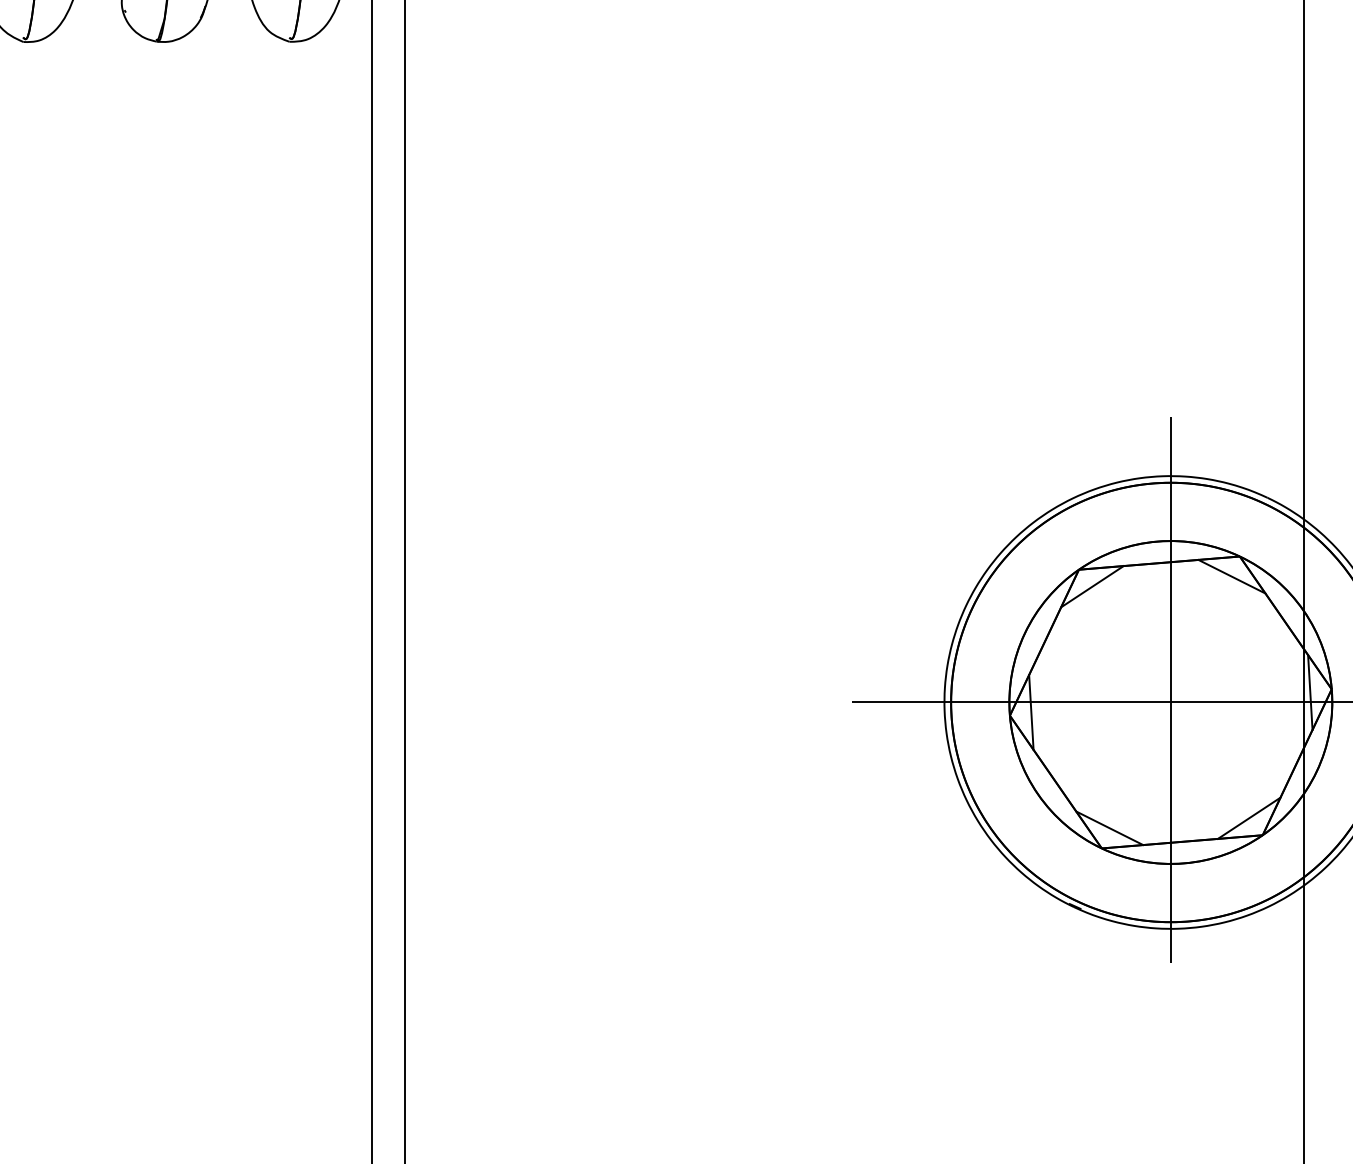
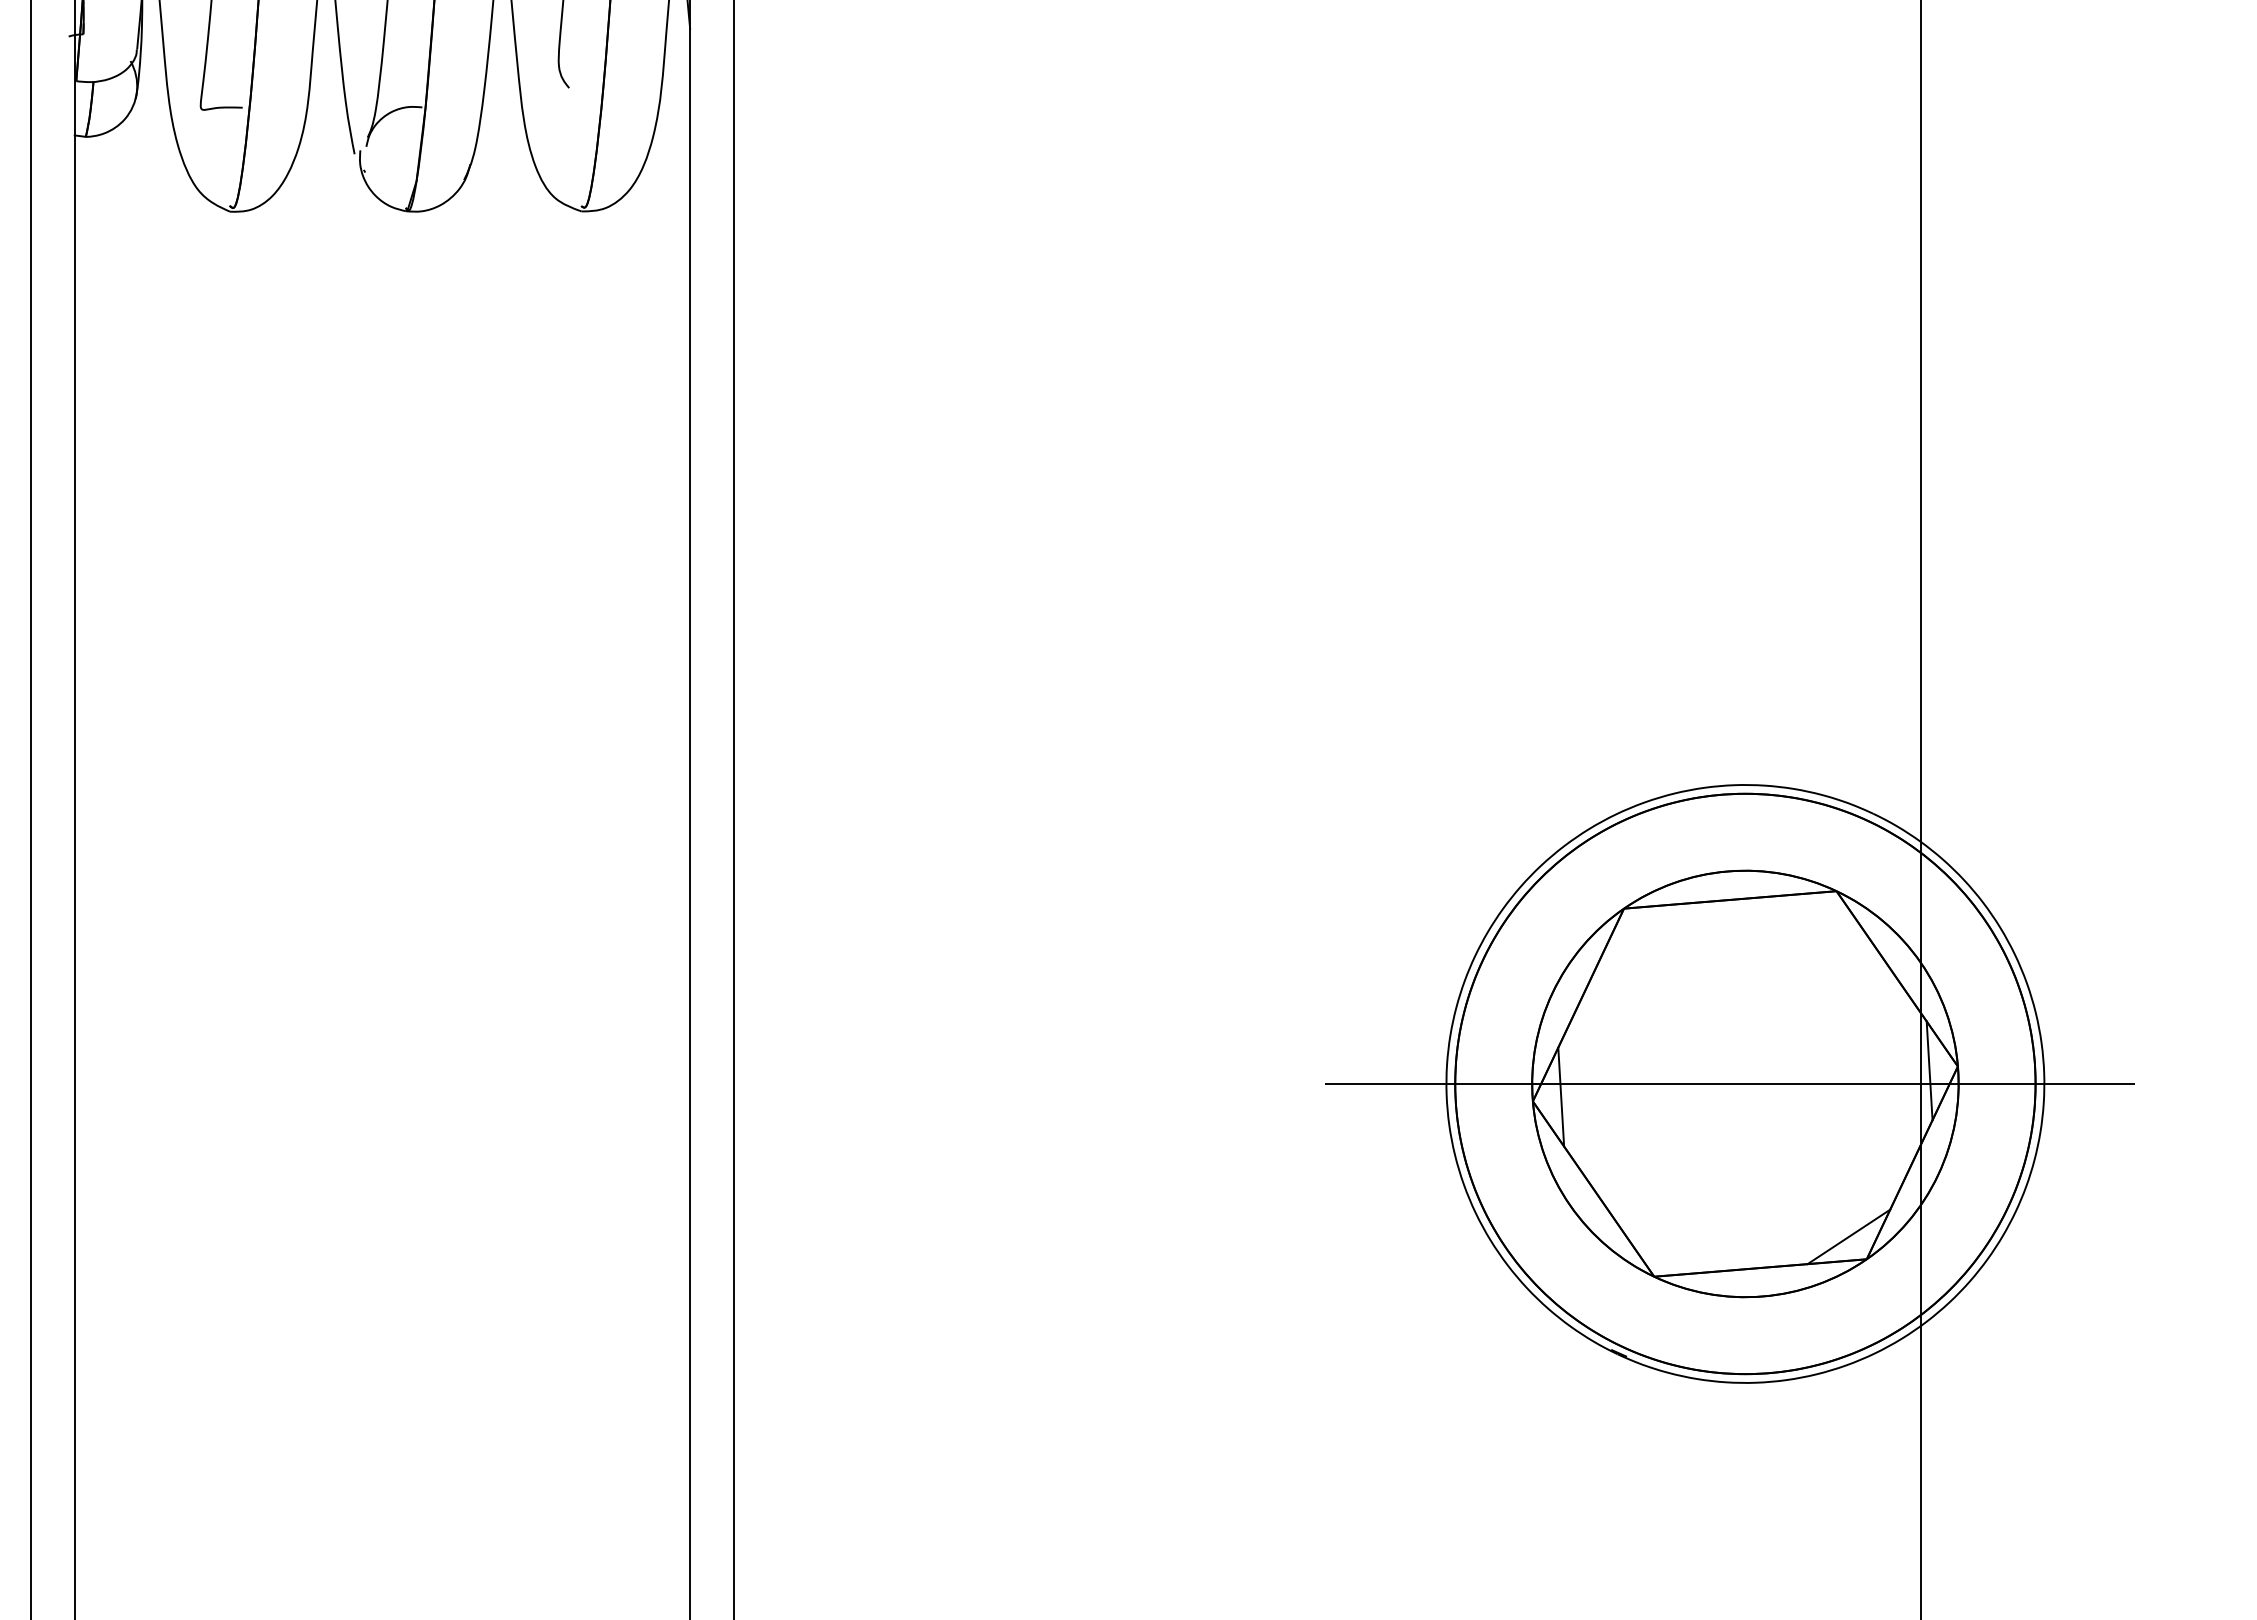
line: (1231, 576) -> (1825, 917), removed
line: (1092, 586) -> (1641, 930), removed
line: (1170, 689) -> (1745, 1066), removed
line: (1109, 827) -> (1664, 1249), removed

